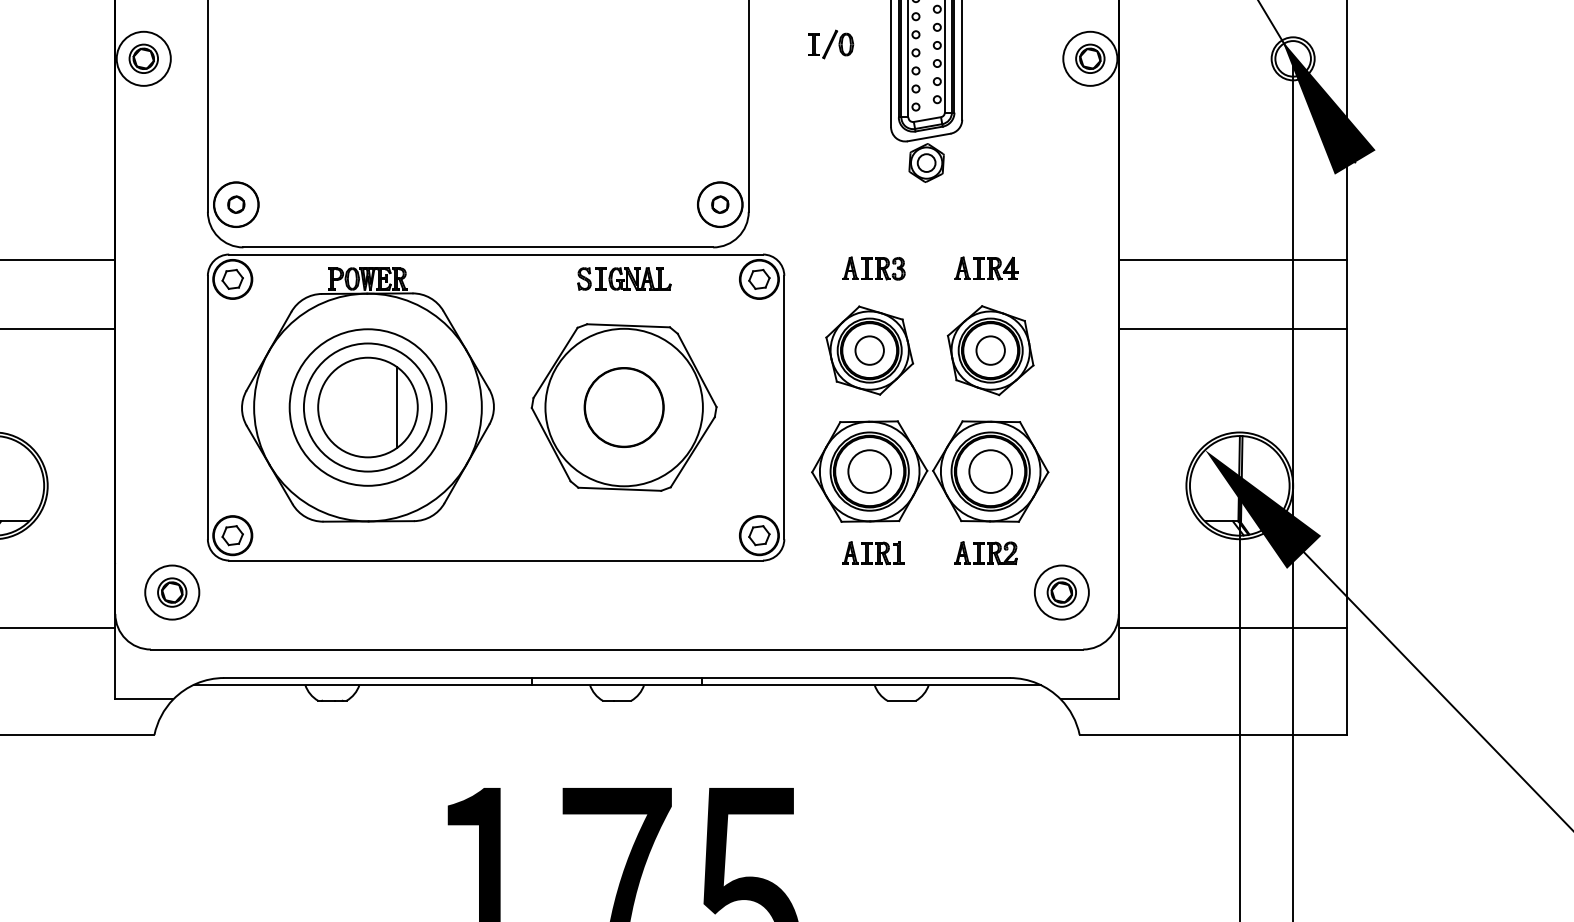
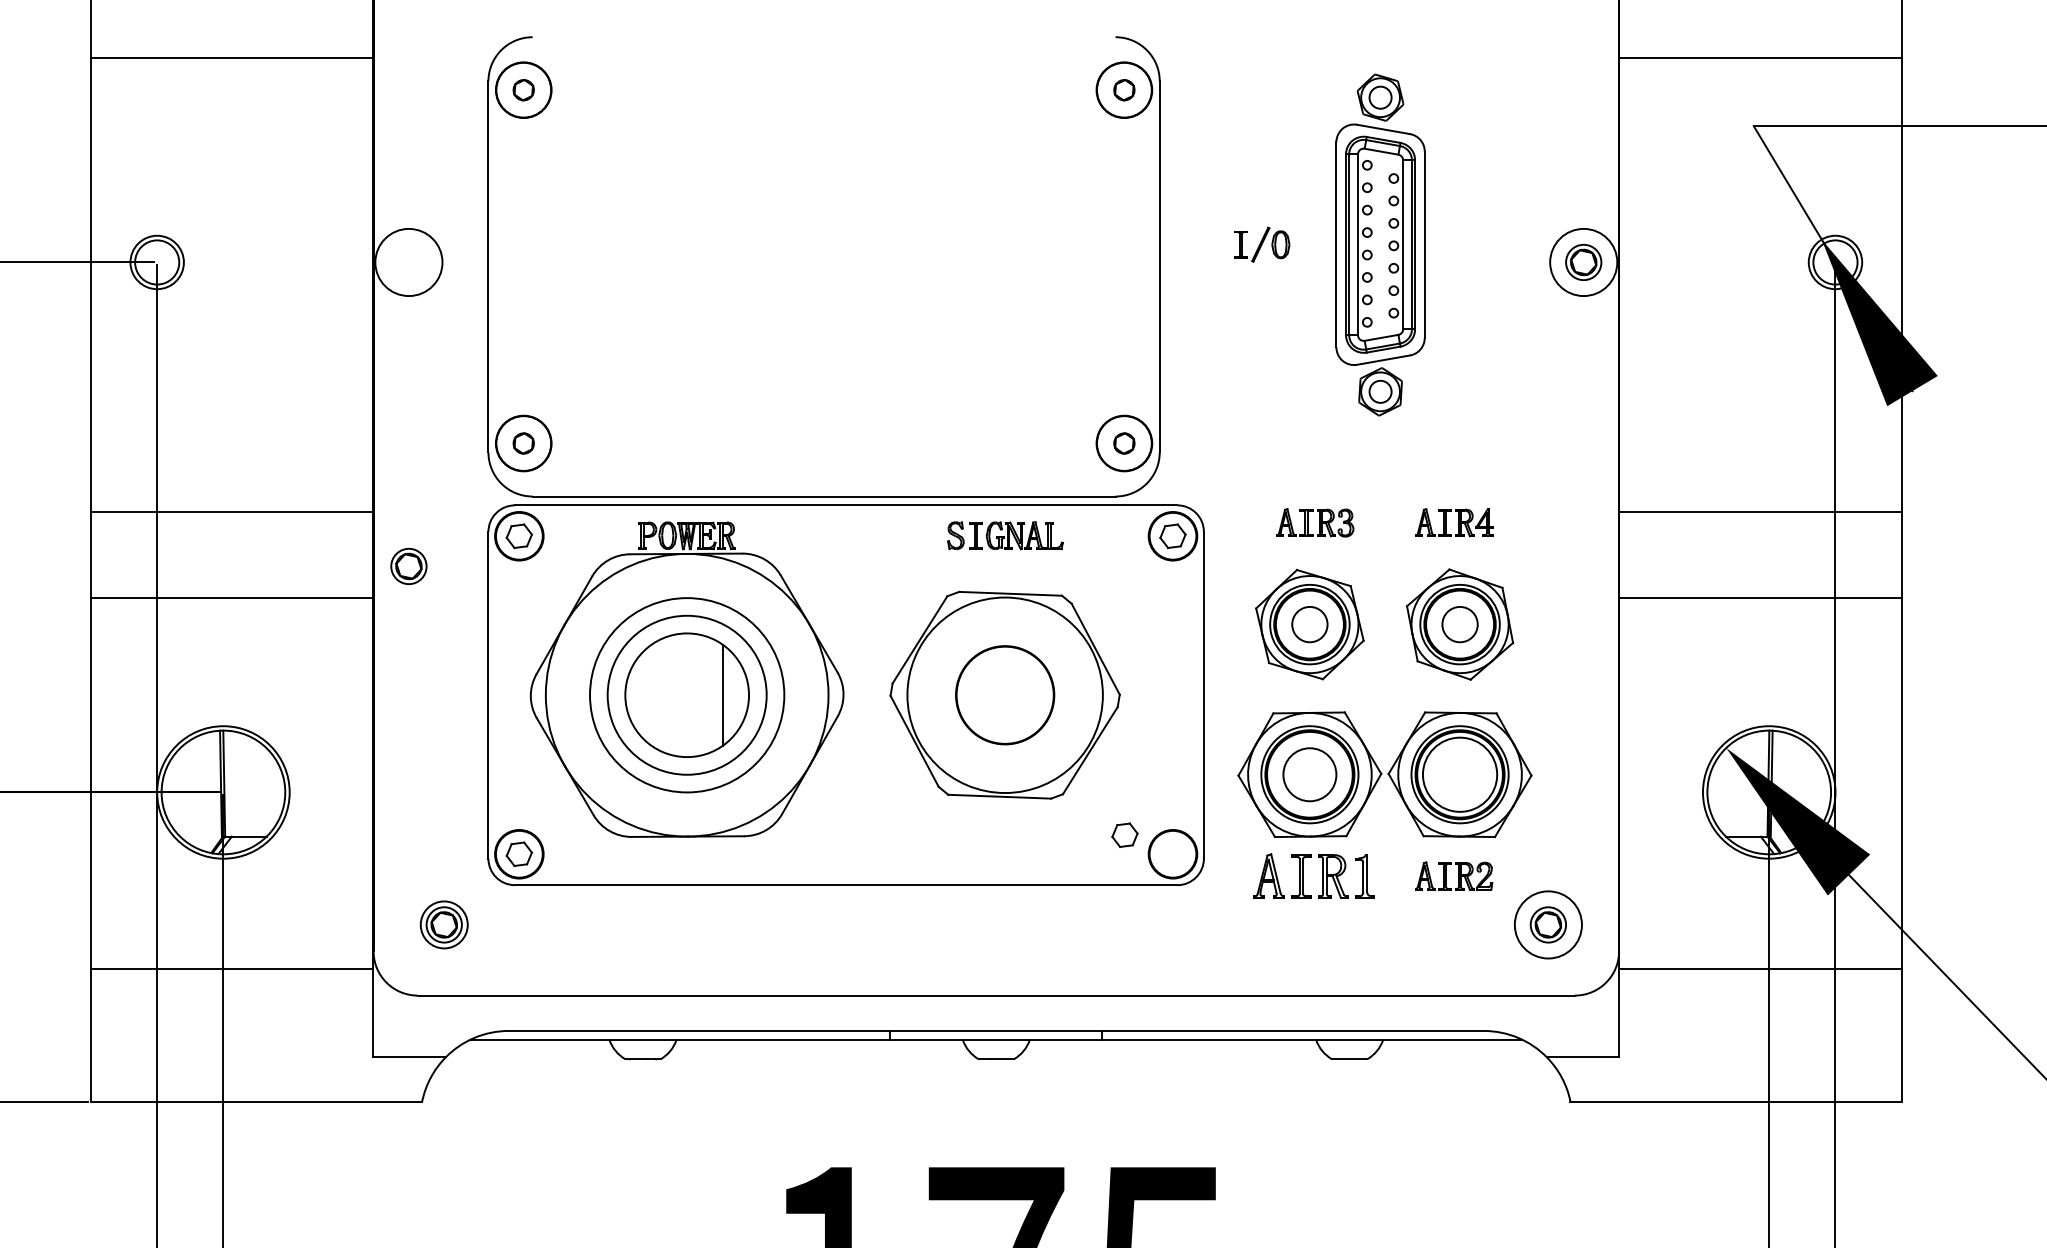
part: (143, 58) -> (408, 565), moved
circle: (990, 471) -> (1459, 774), size x1.4
part: (759, 535) -> (1124, 834), moved
part: (873, 552) -> (1314, 875), size x1.6
circle: (171, 592) -> (443, 924), size x0.7

